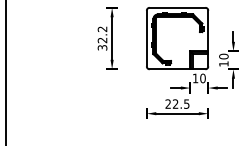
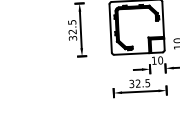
text: (102, 28) -> (72, 21), 32.2 -> 32.5
text: (167, 103) -> (131, 83), 22.5 -> 32.5

